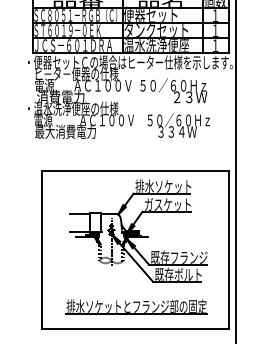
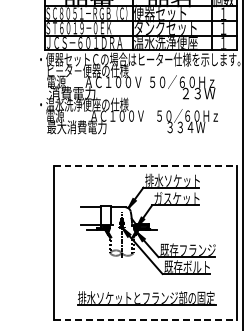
line: (135, 171) -> (145, 166), solid -> dashed
line: (135, 328) -> (145, 319), solid -> dashed

